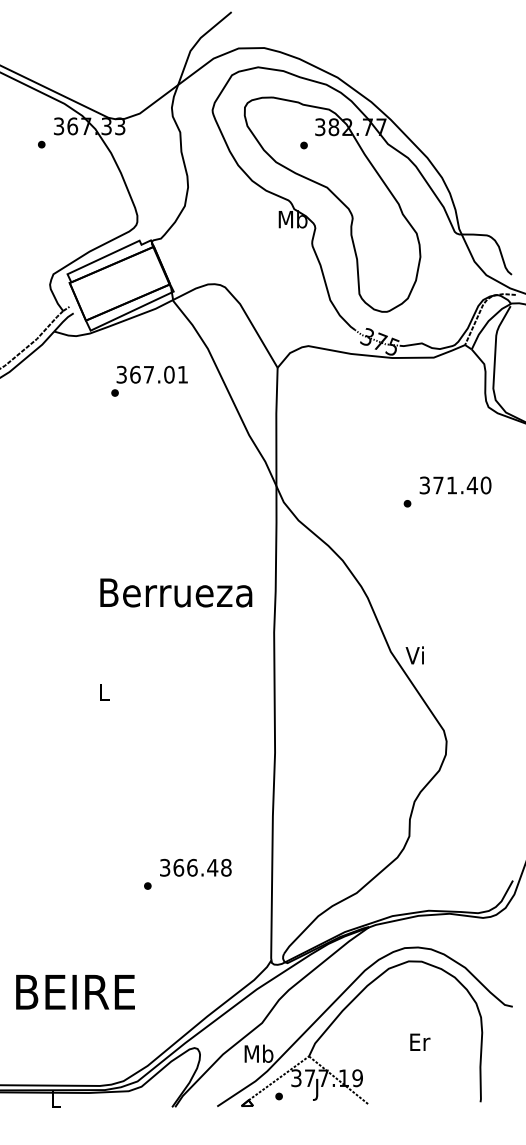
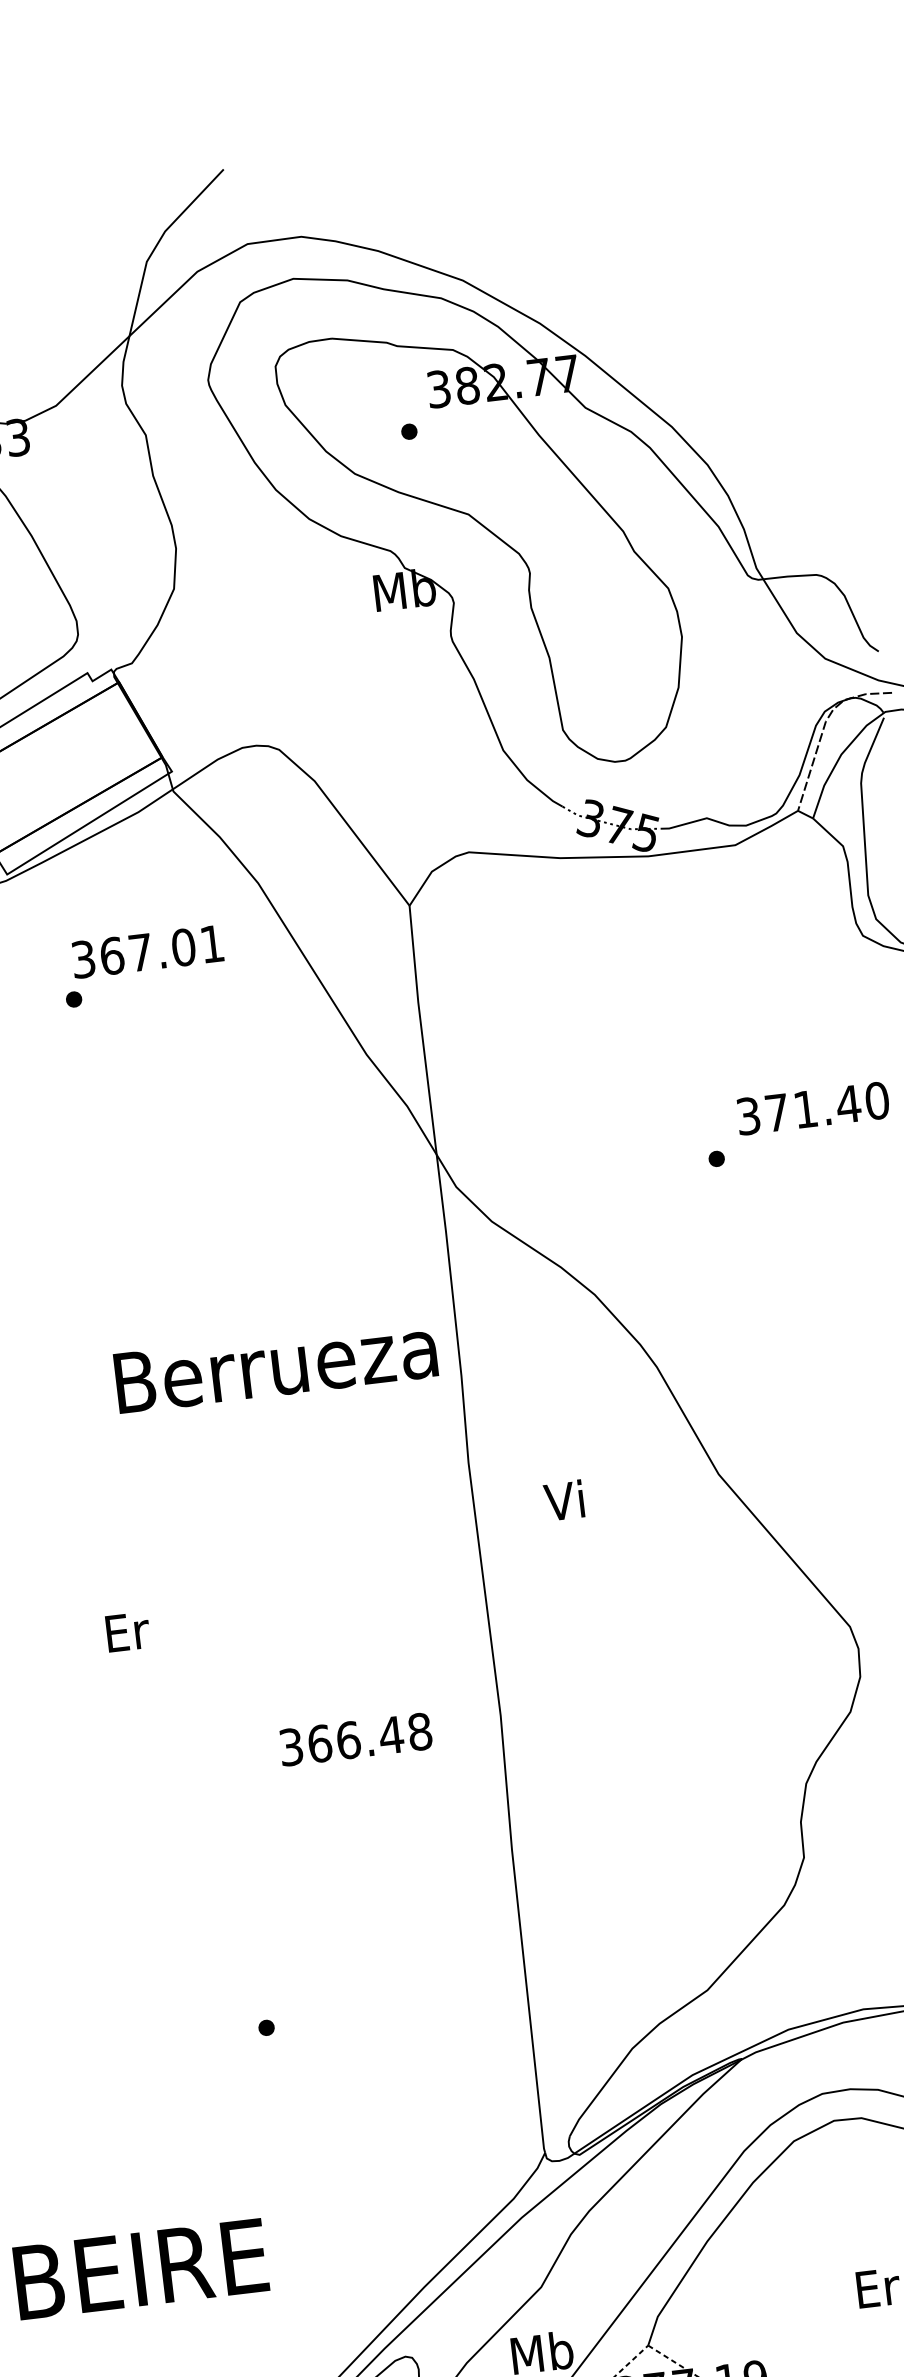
text: (176, 592) -> (276, 1364), moved
text: (414, 655) -> (563, 1500), moved
text: (105, 692) -> (129, 1631), L -> Er
text: (195, 867) -> (355, 1738), moved

